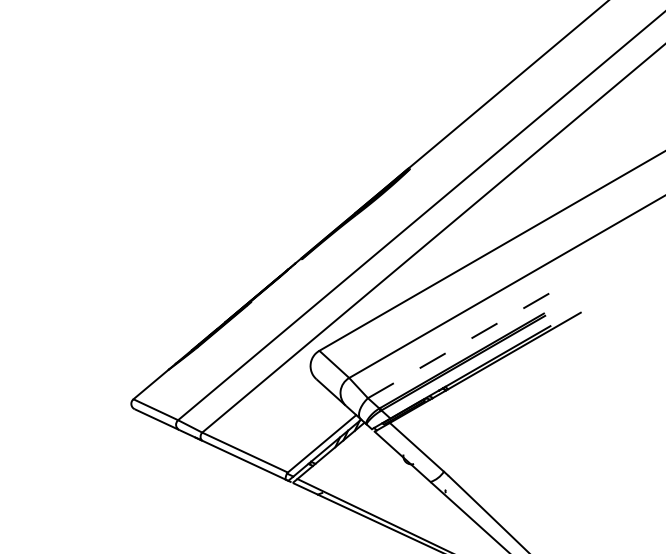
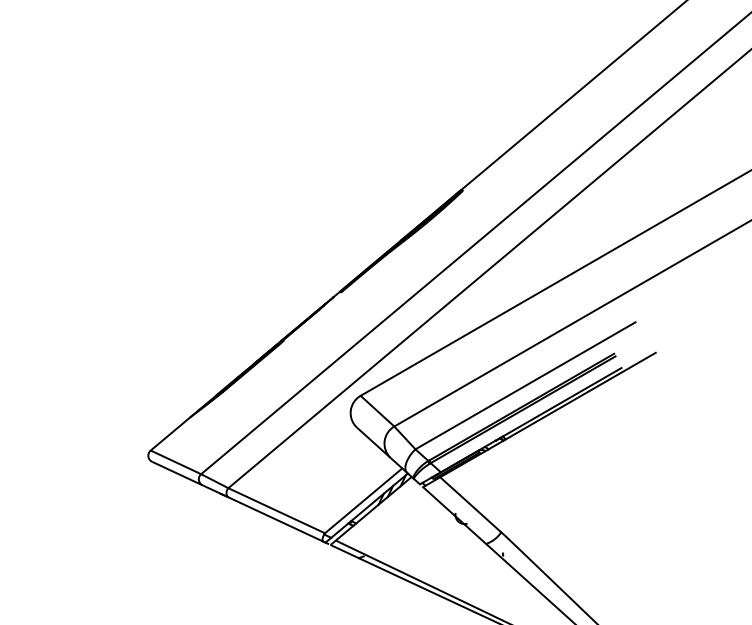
line: (465, 341) -> (525, 385), dashed -> solid

